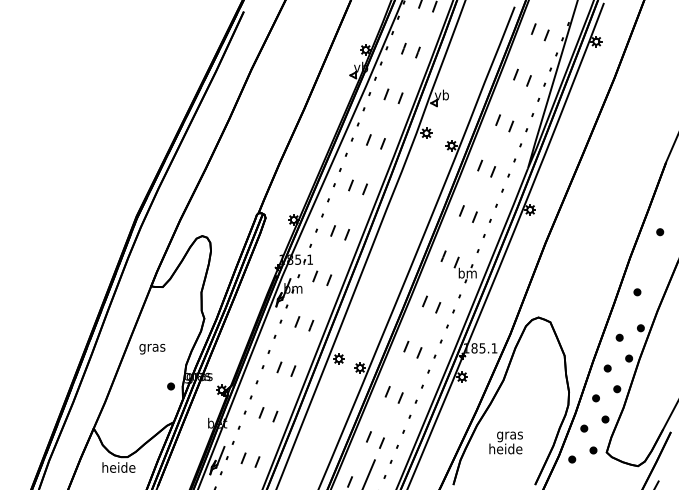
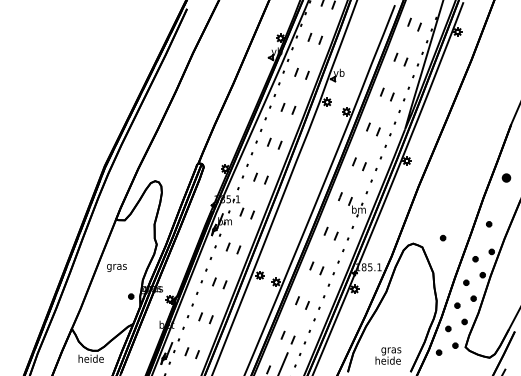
part: (660, 232) -> (506, 178), size x1.6
part: (577, 310) -> (443, 238), added
text: (505, 442) -> (387, 355), moved

